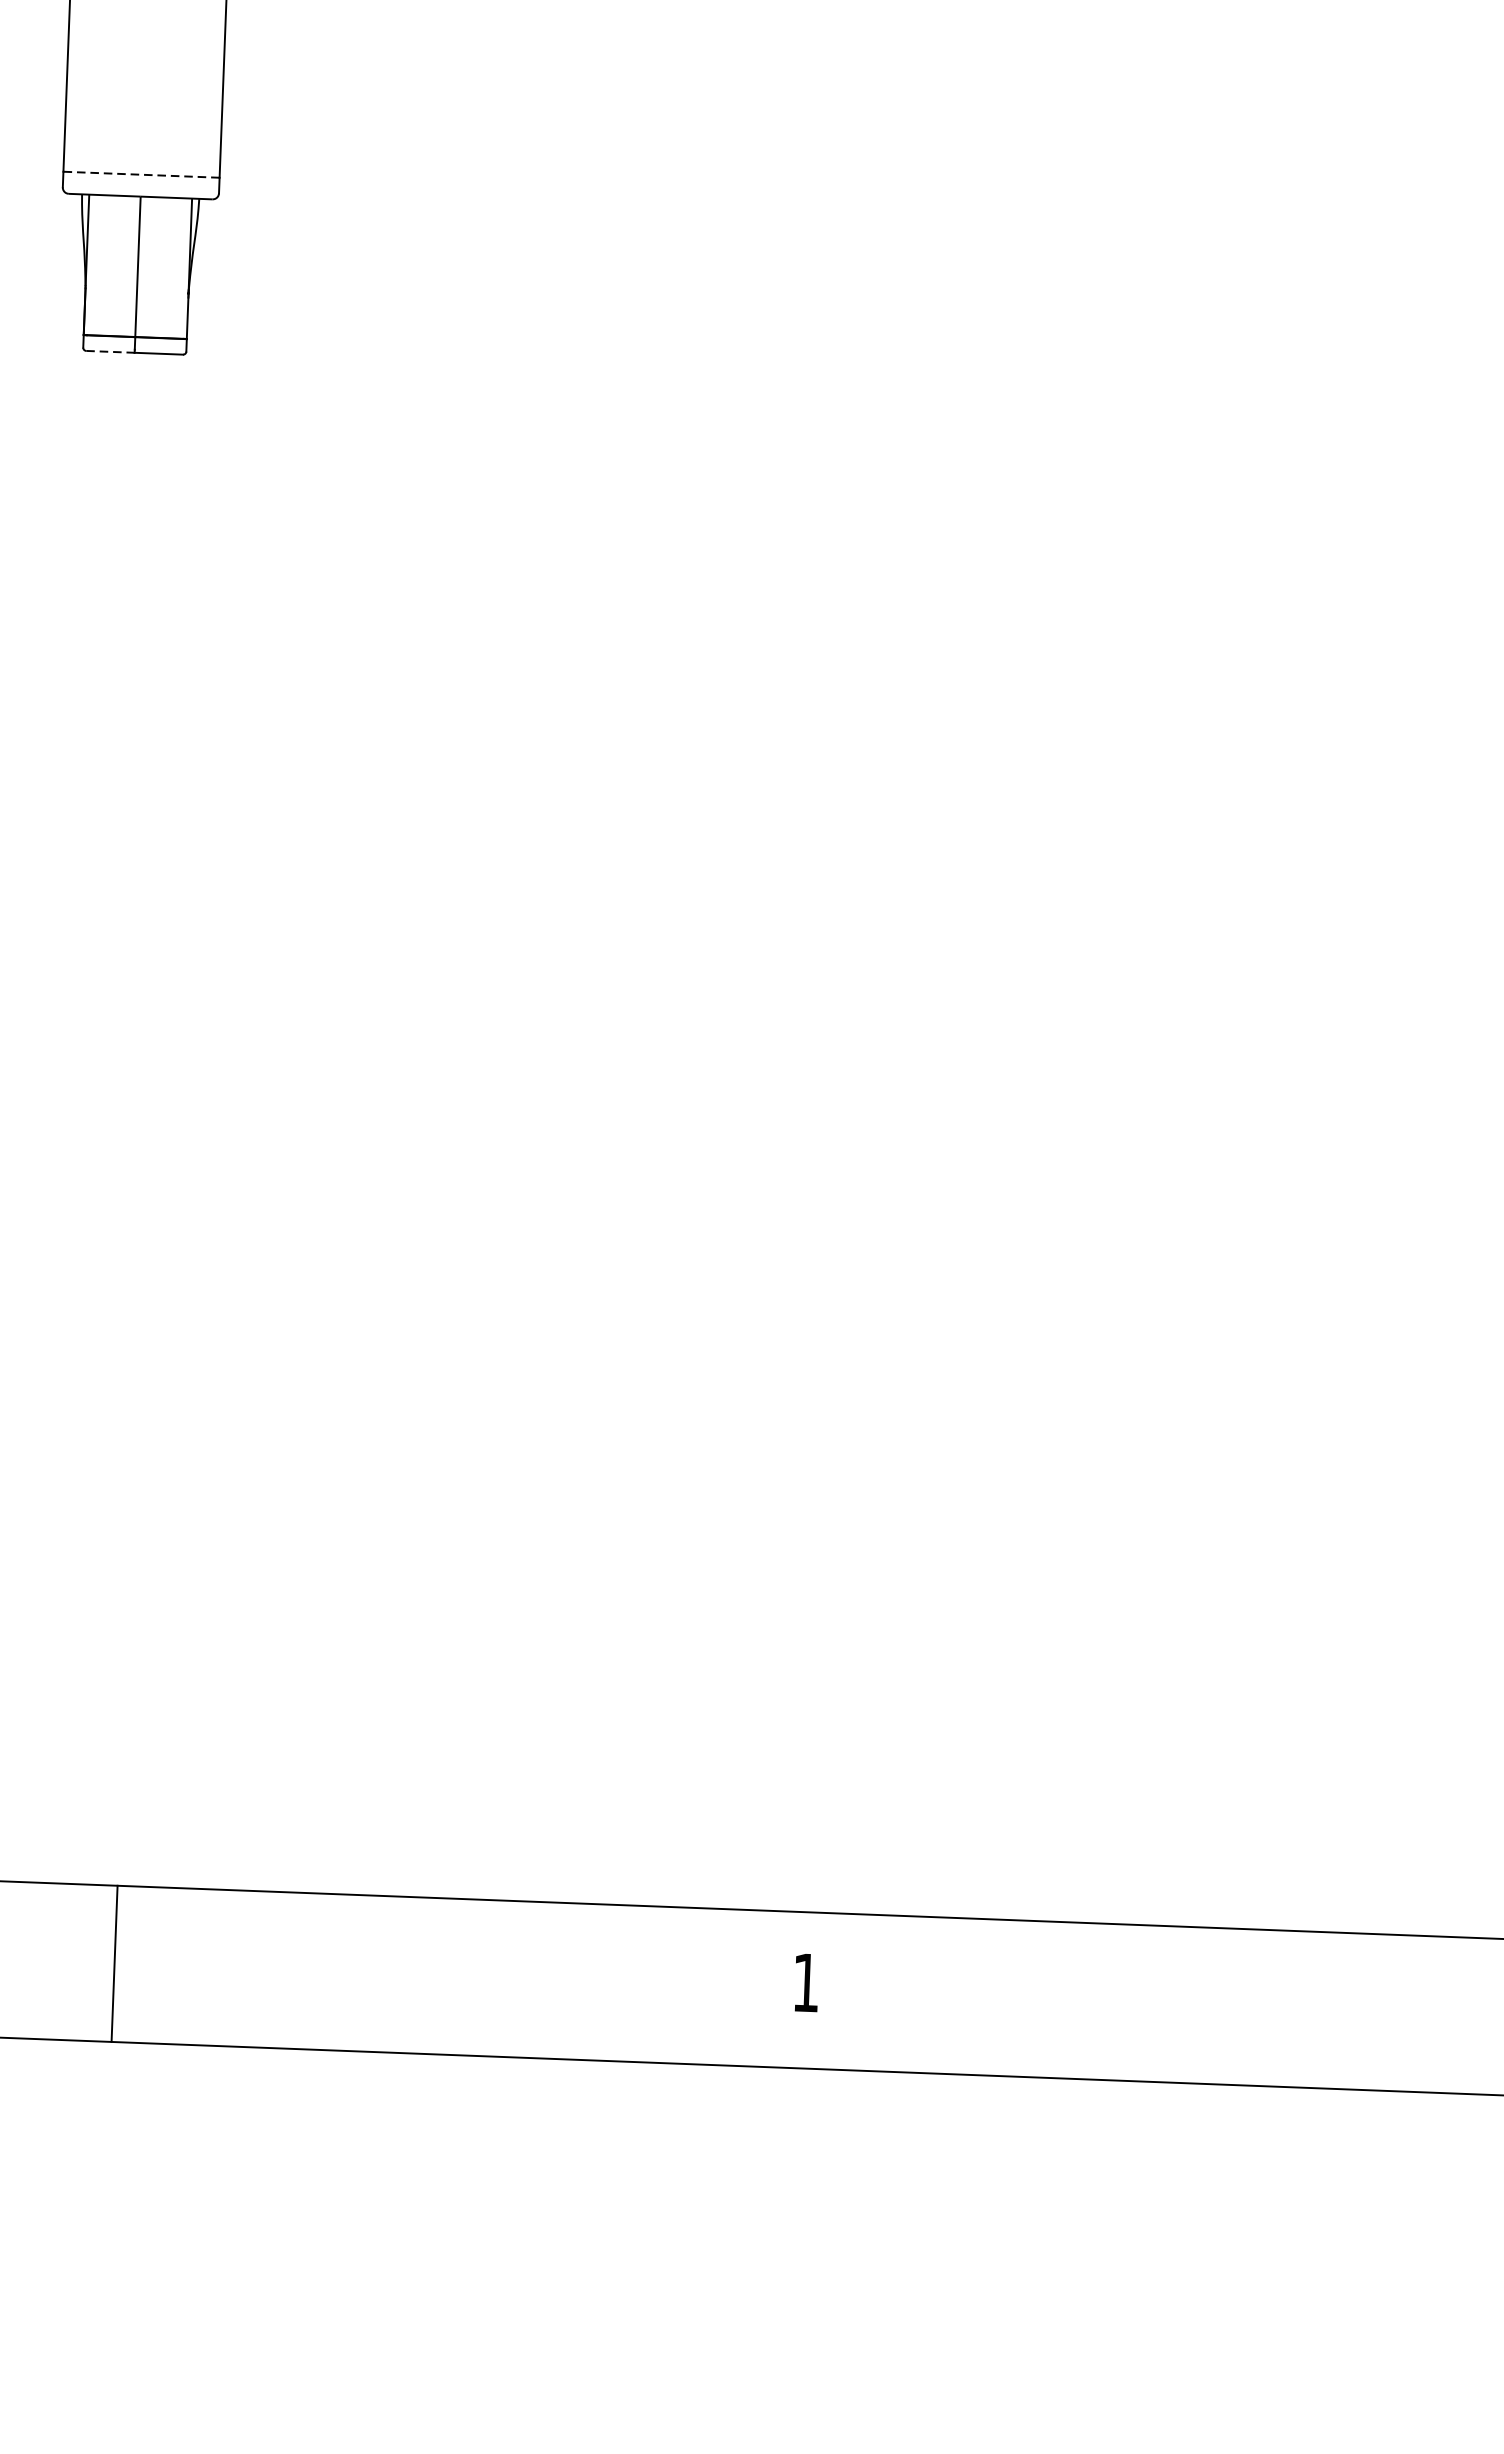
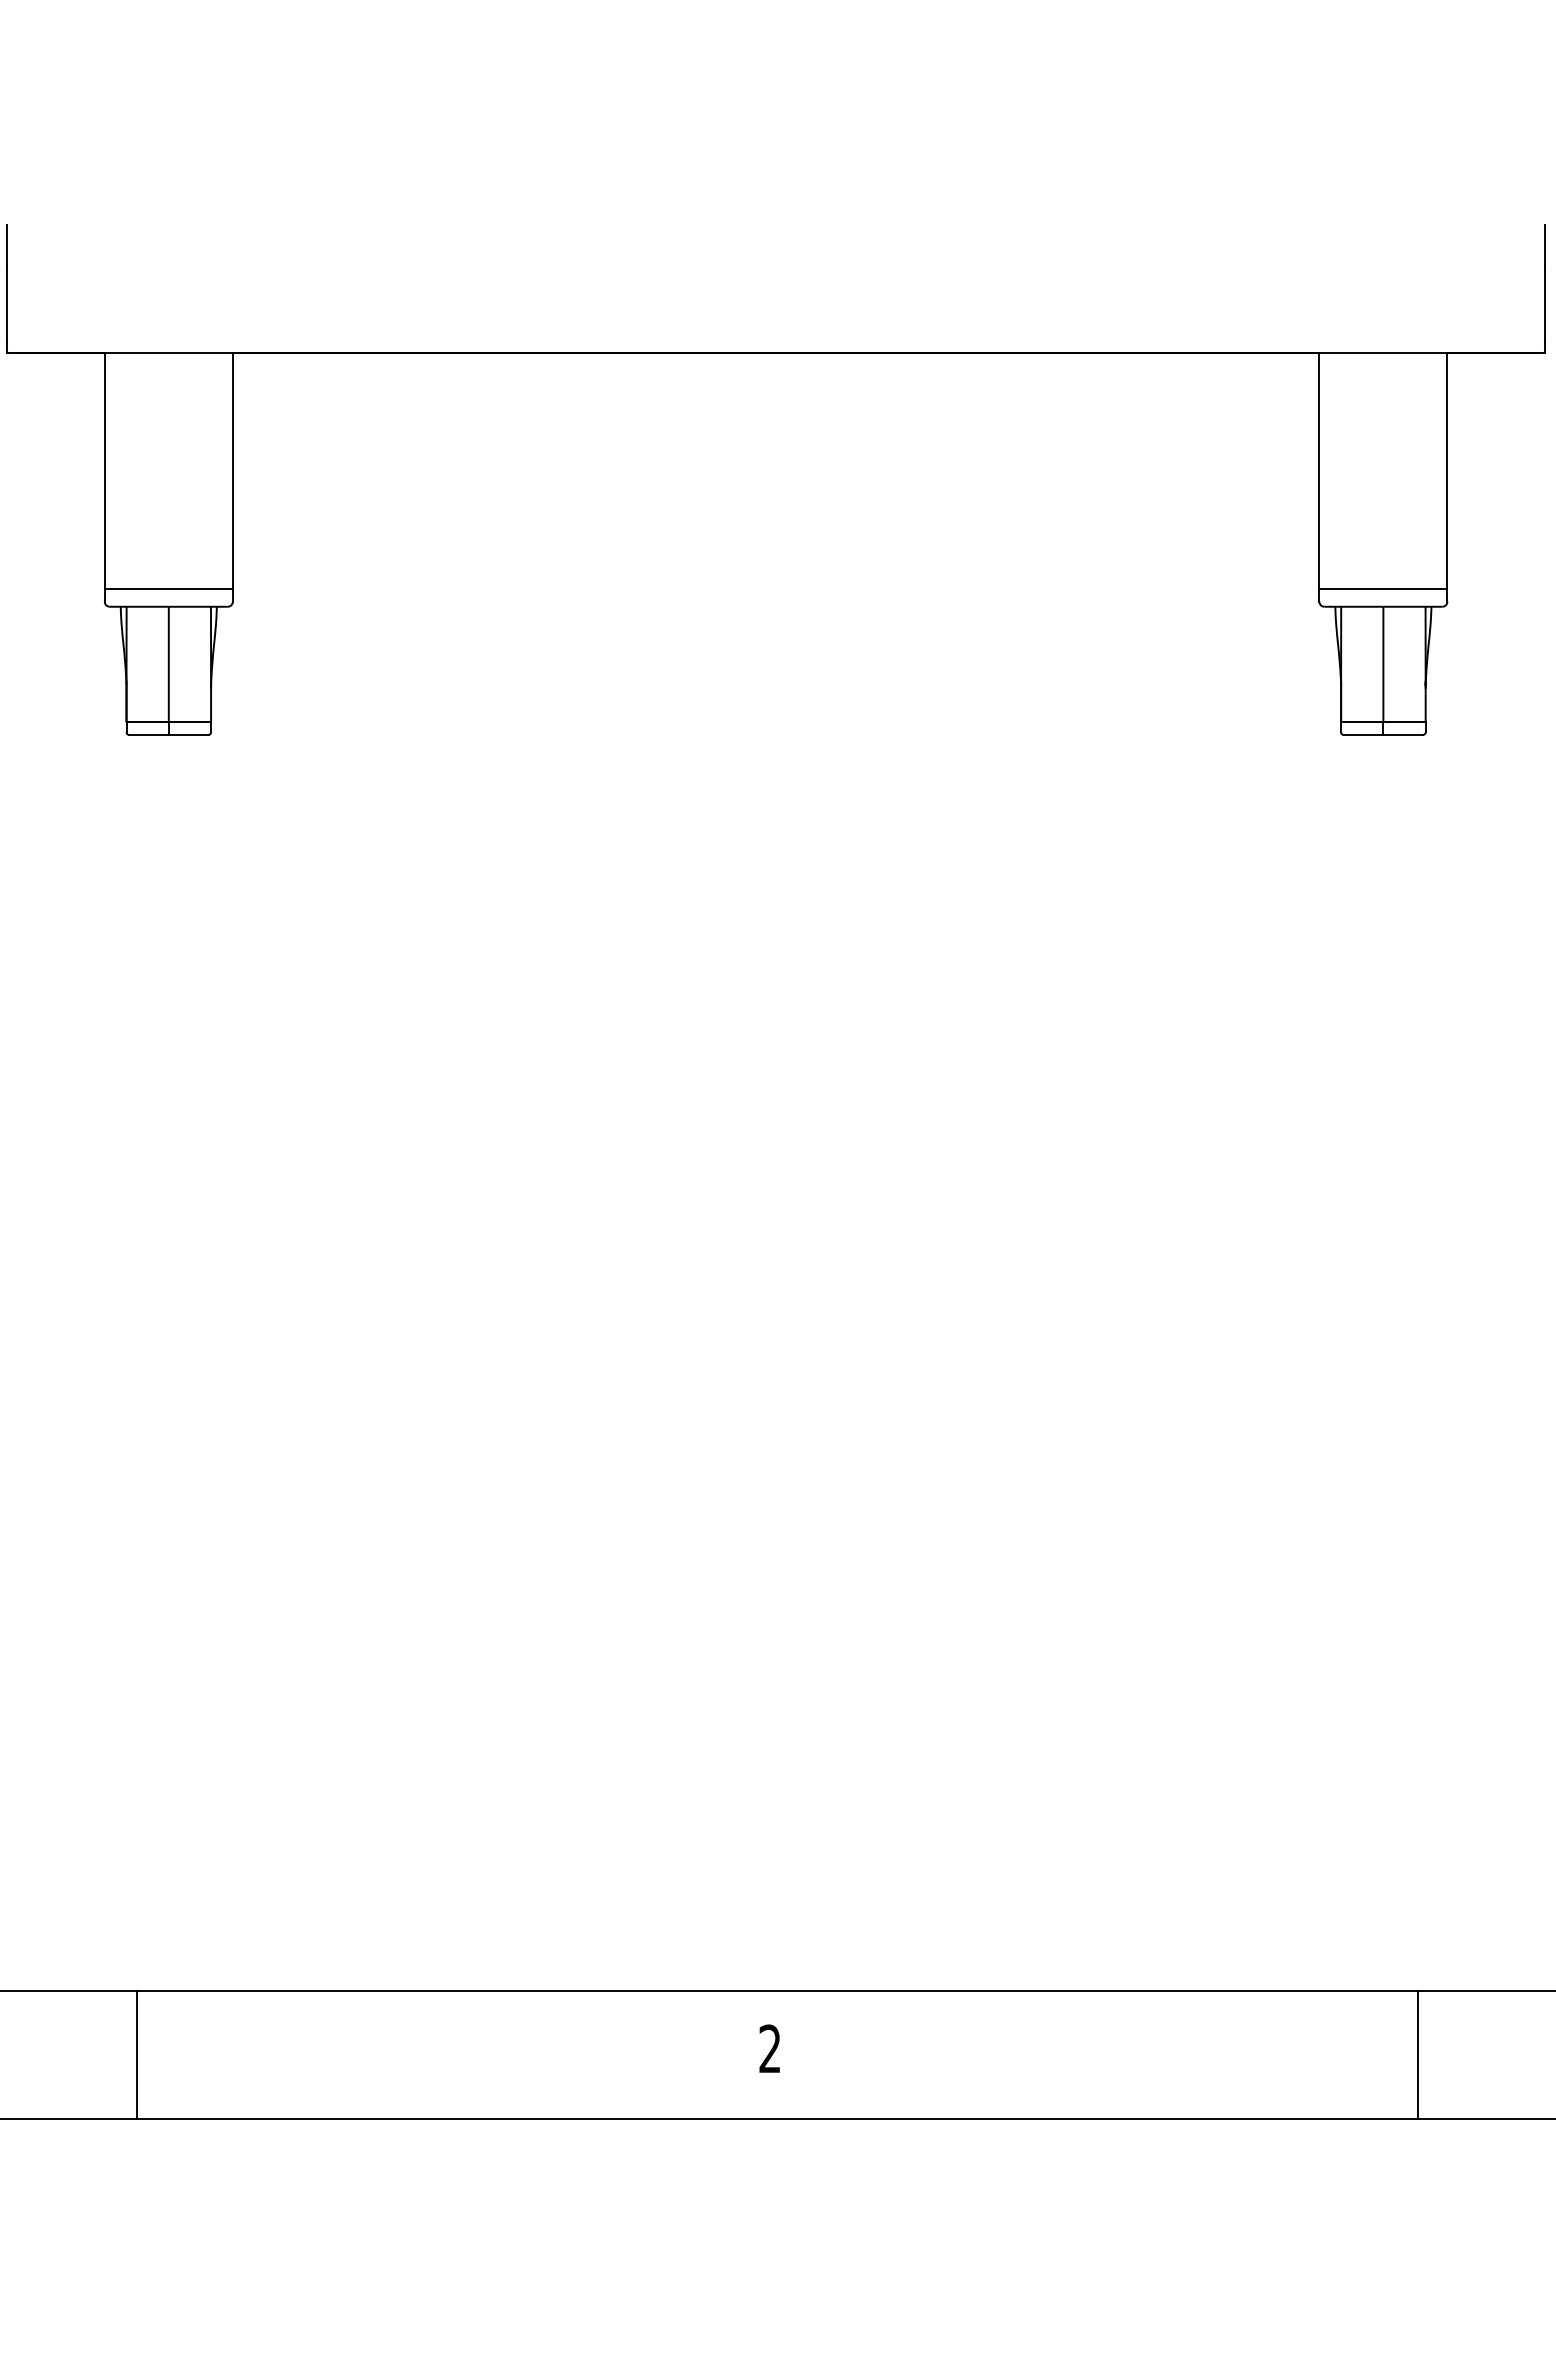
line: (141, 174) -> (168, 588), dashed -> solid
line: (109, 351) -> (148, 734), dashed -> solid
line: (115, 1964) -> (137, 2055), moved
text: (805, 1982) -> (769, 2048), 1 -> 2

